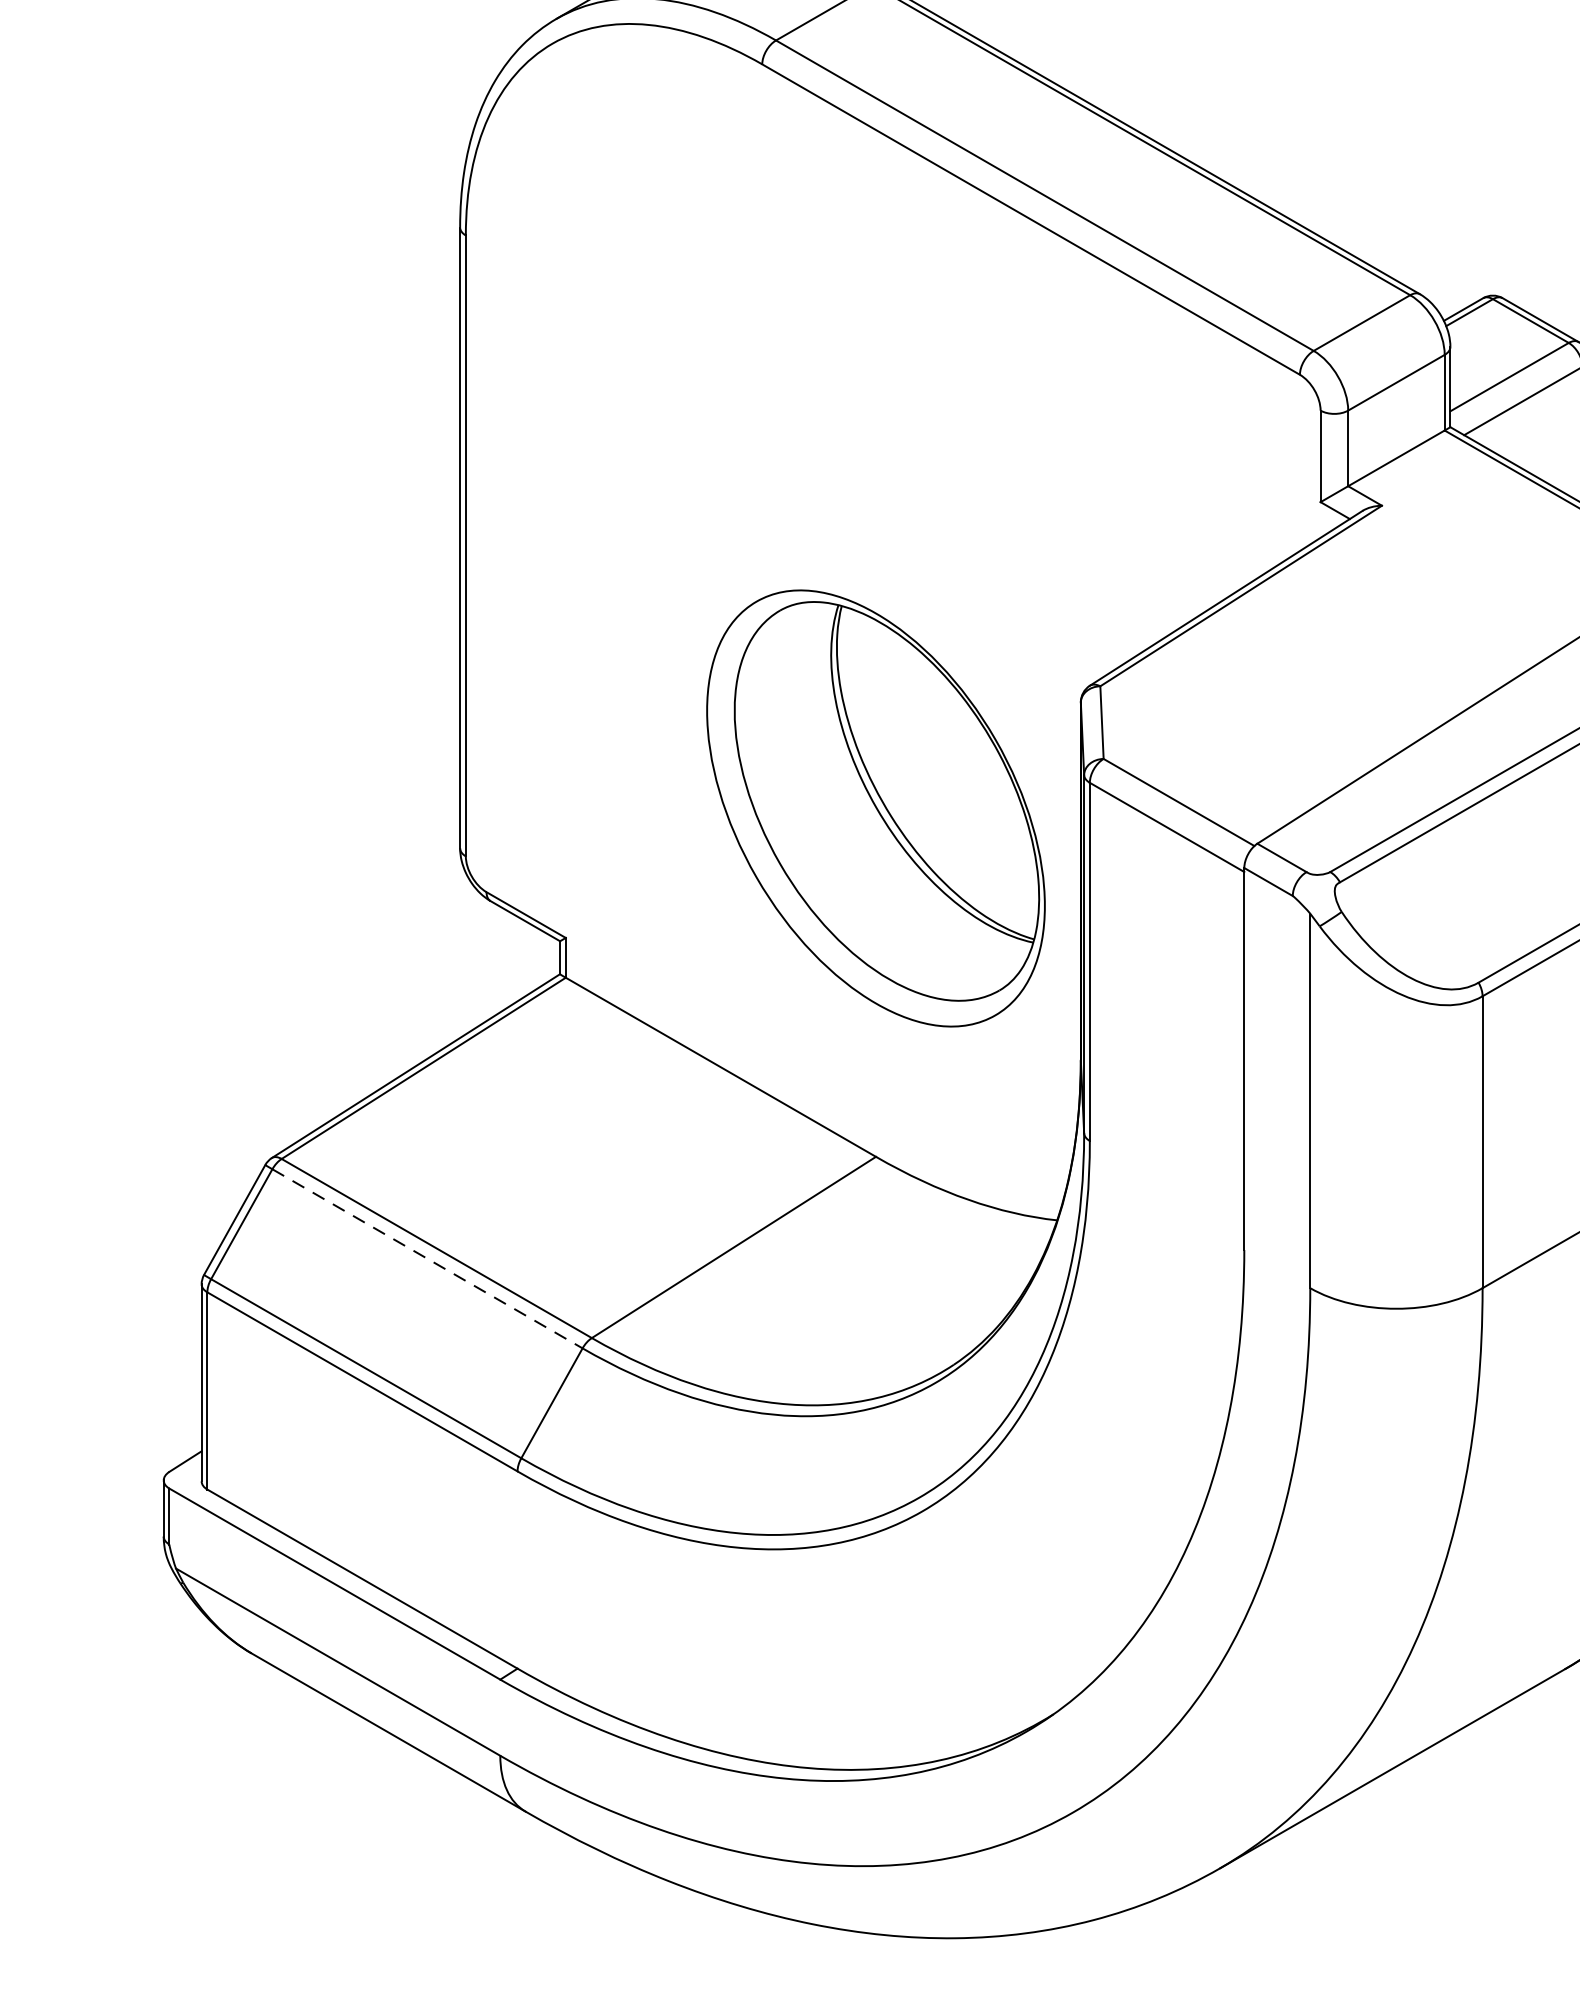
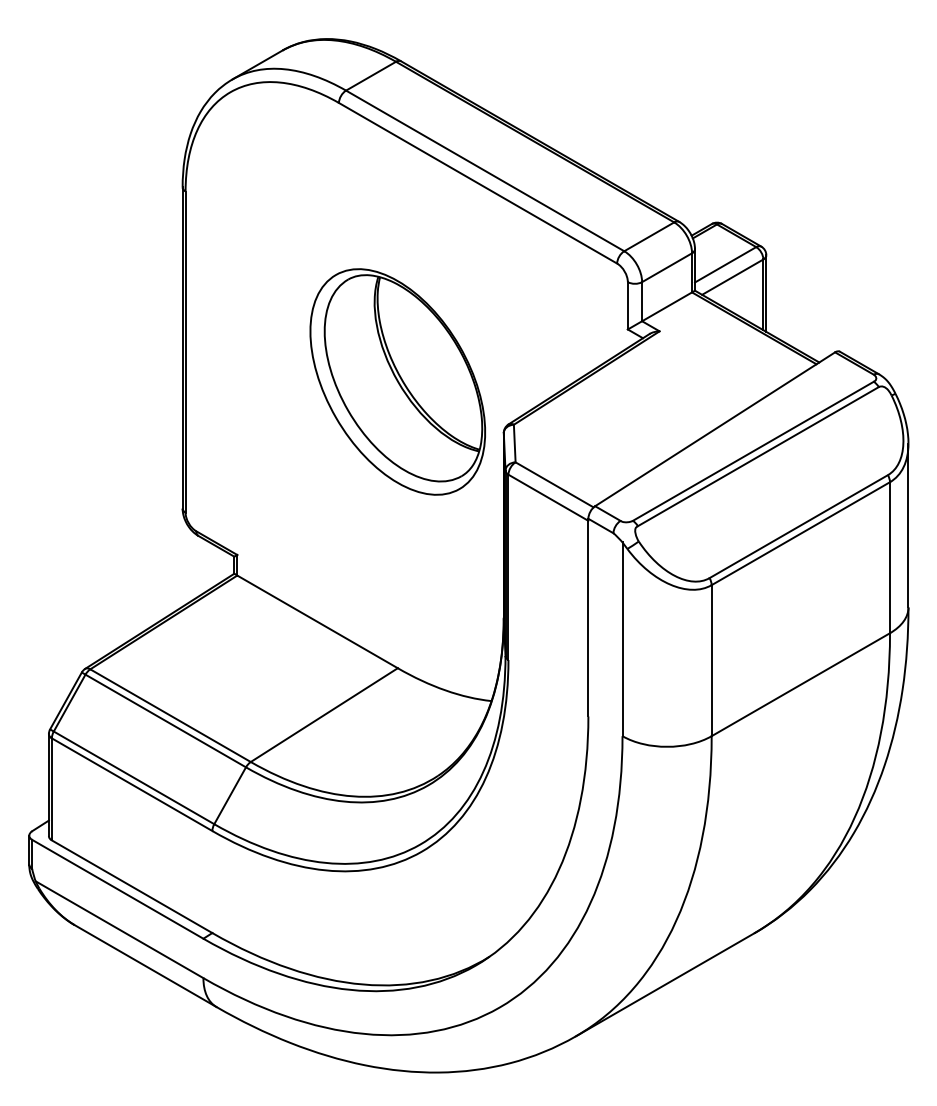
part: (875, 807) -> (397, 381), moved
line: (427, 1259) -> (165, 721), dashed -> solid

